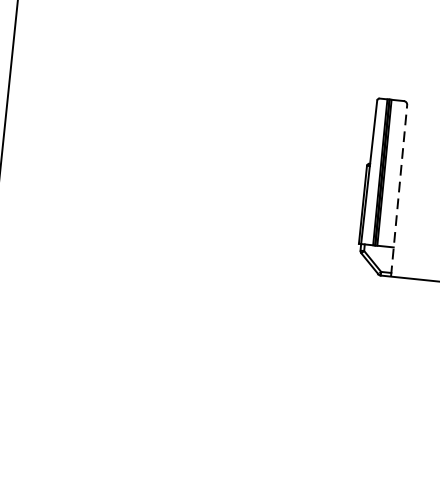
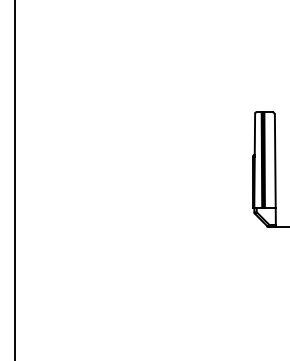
line: (399, 190) -> (275, 170), dashed -> solid

